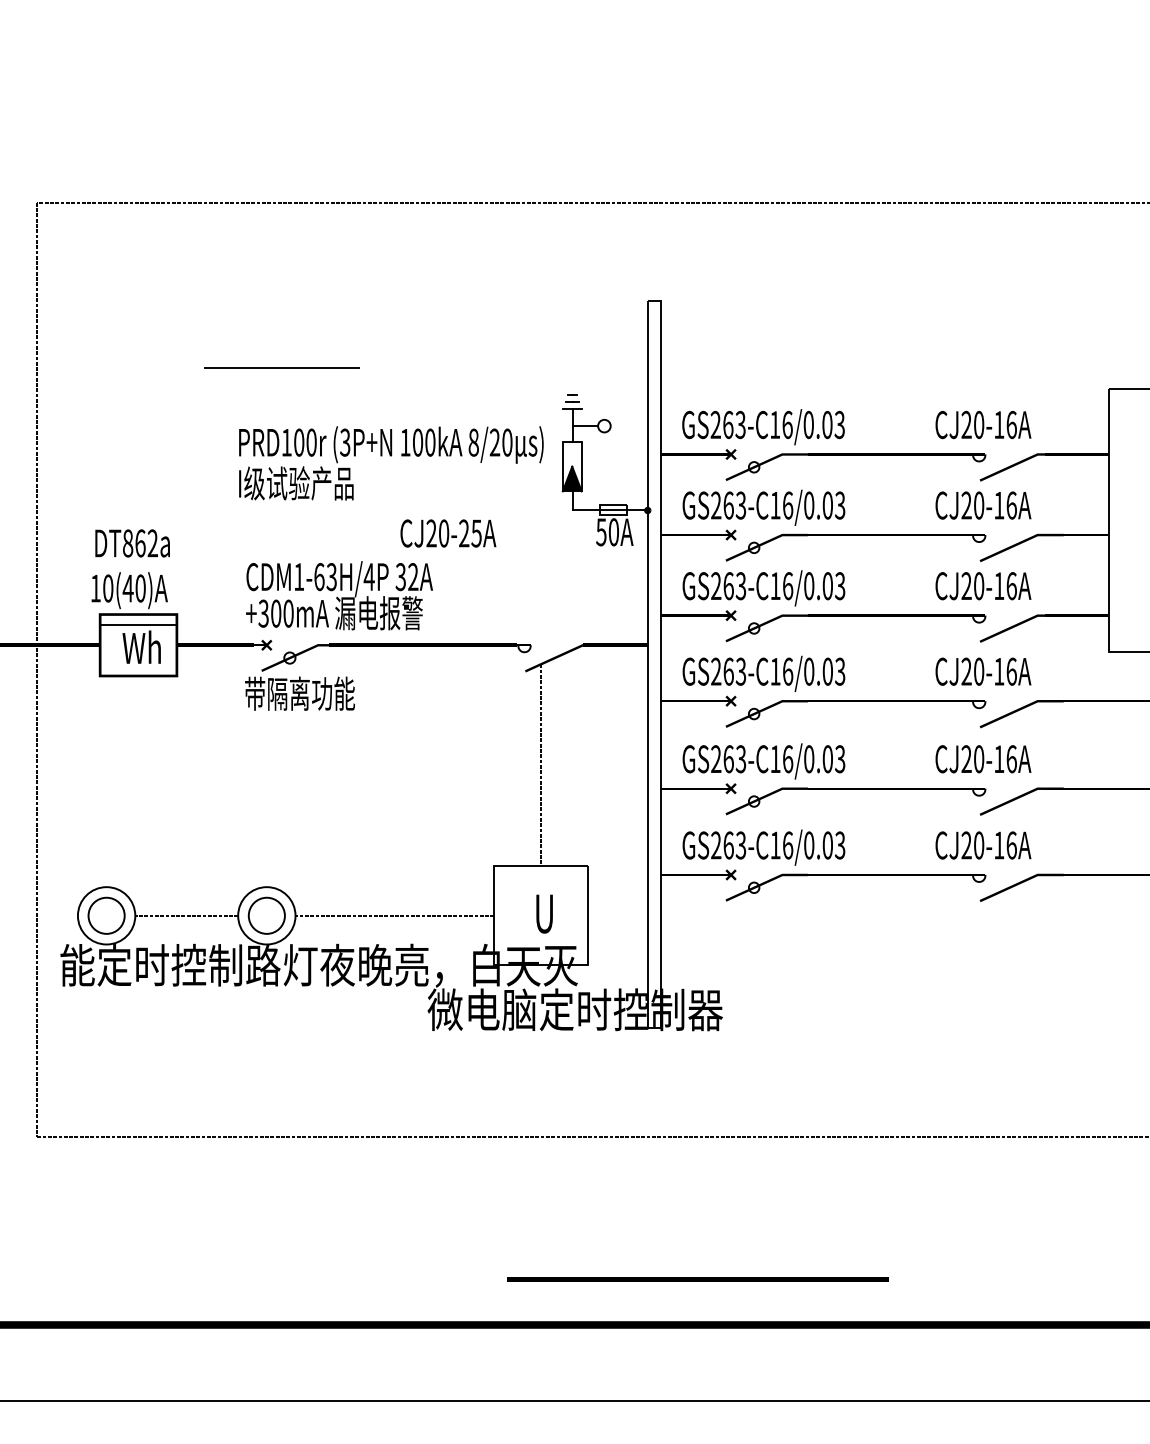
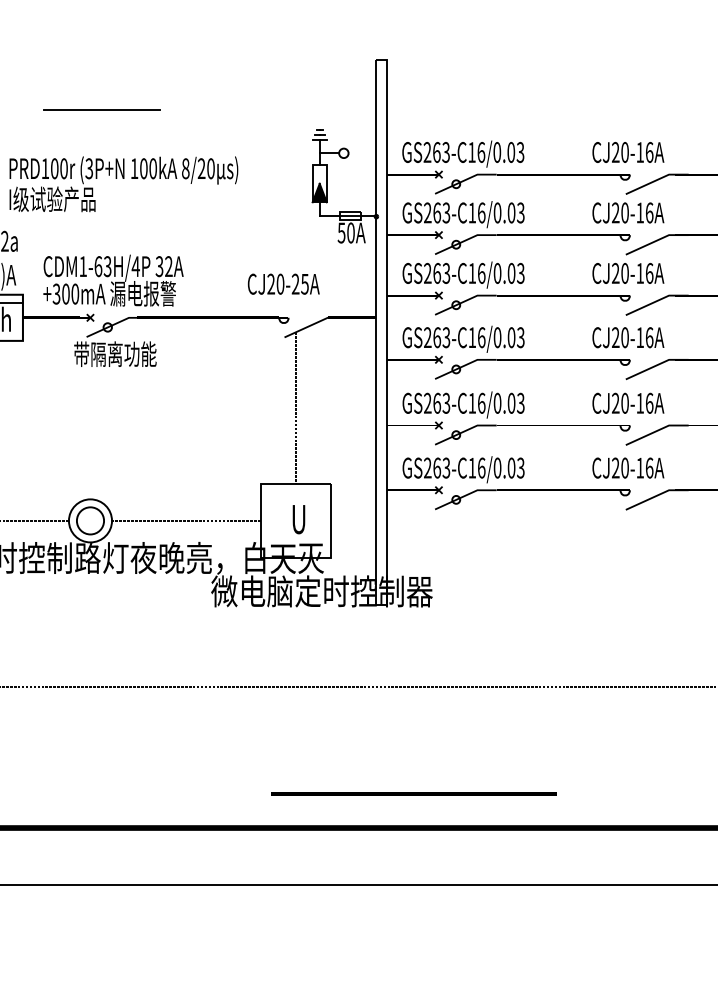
text: (391, 463) -> (124, 184), moved
text: (448, 533) -> (283, 284), moved
text: (339, 595) -> (113, 280), moved

